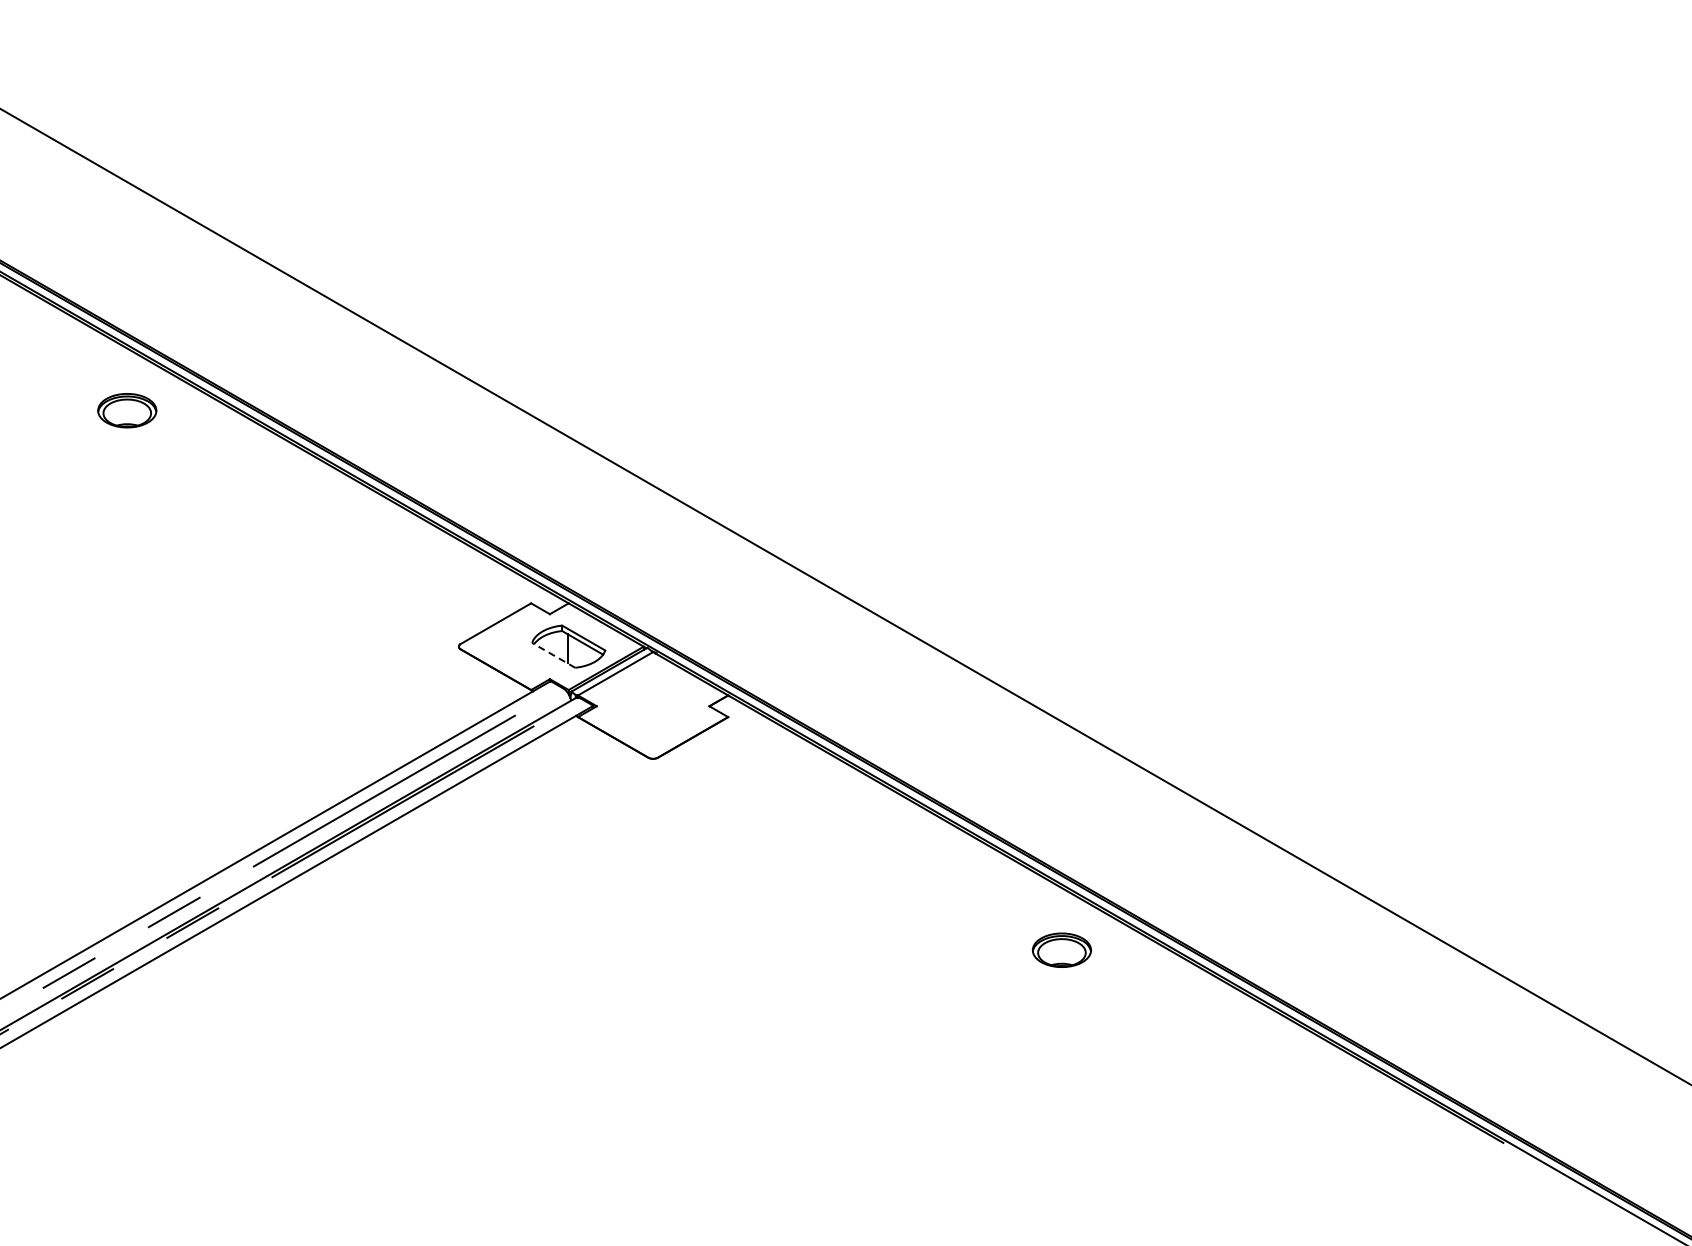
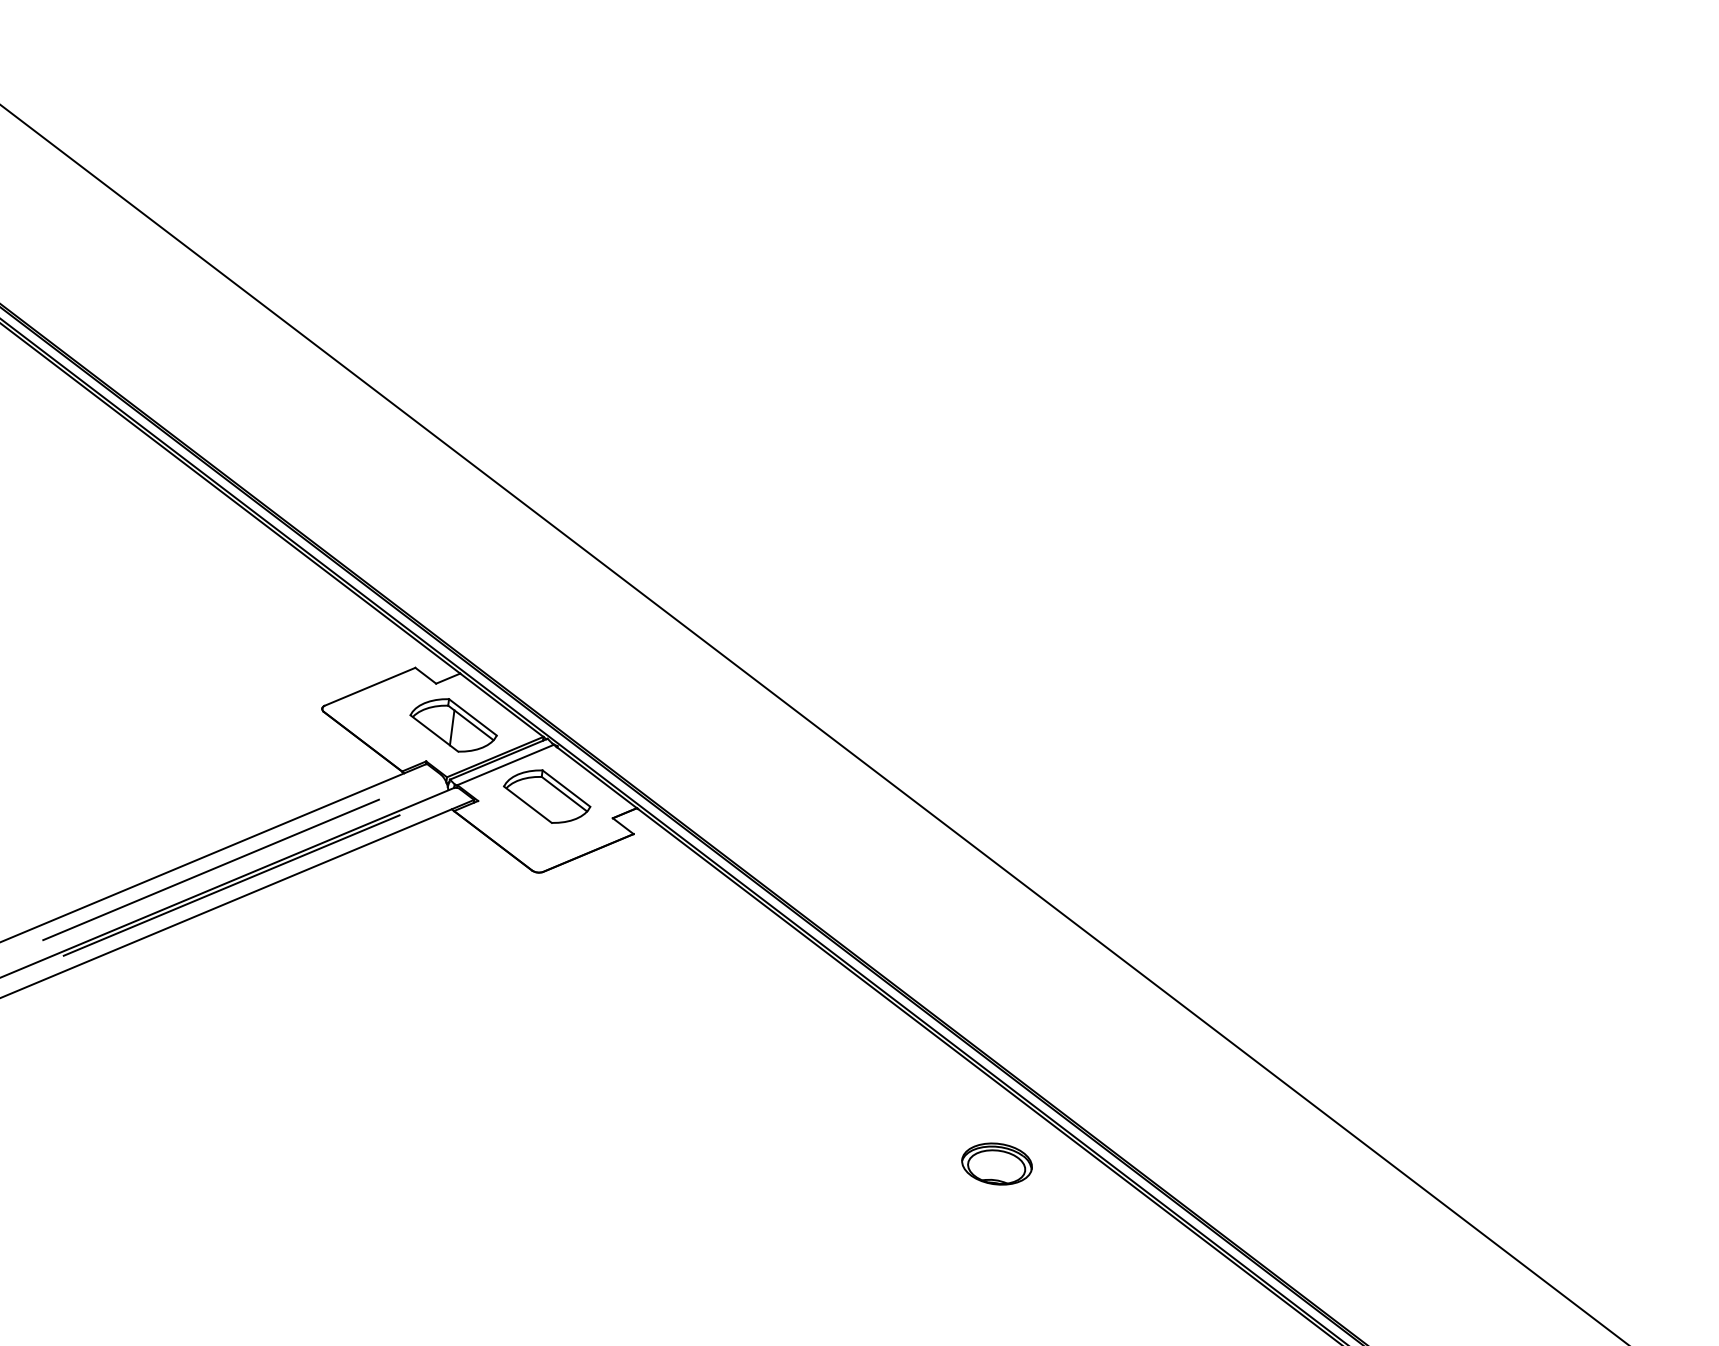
line: (553, 655) -> (434, 733), dashed -> solid
part: (652, 695) -> (546, 796), added

